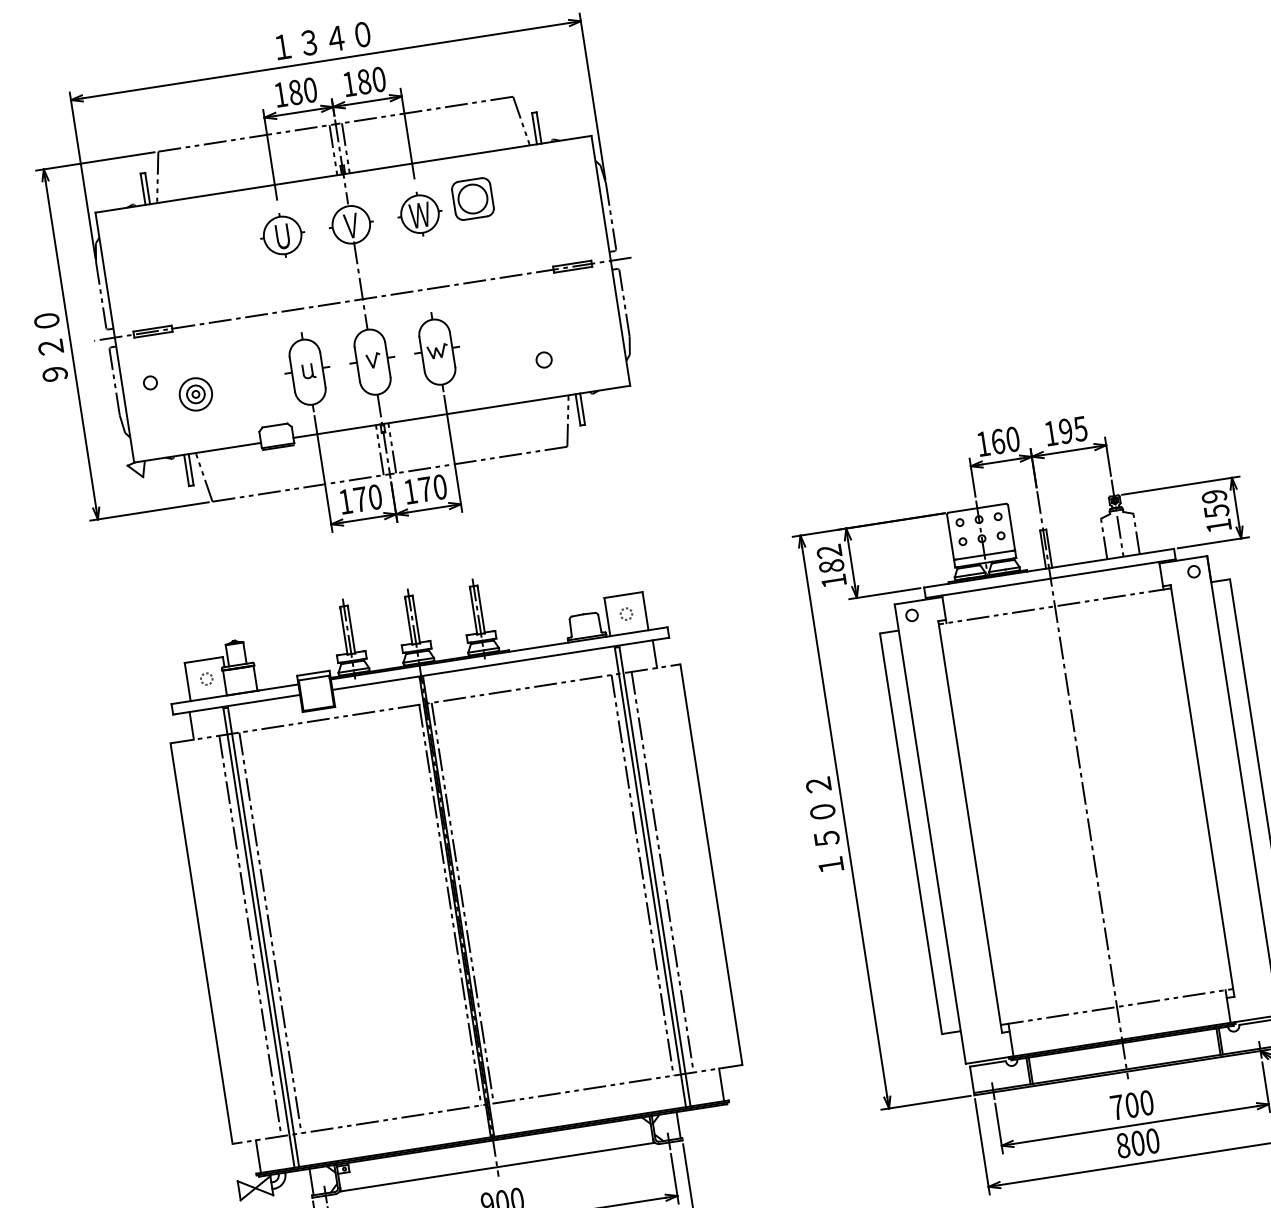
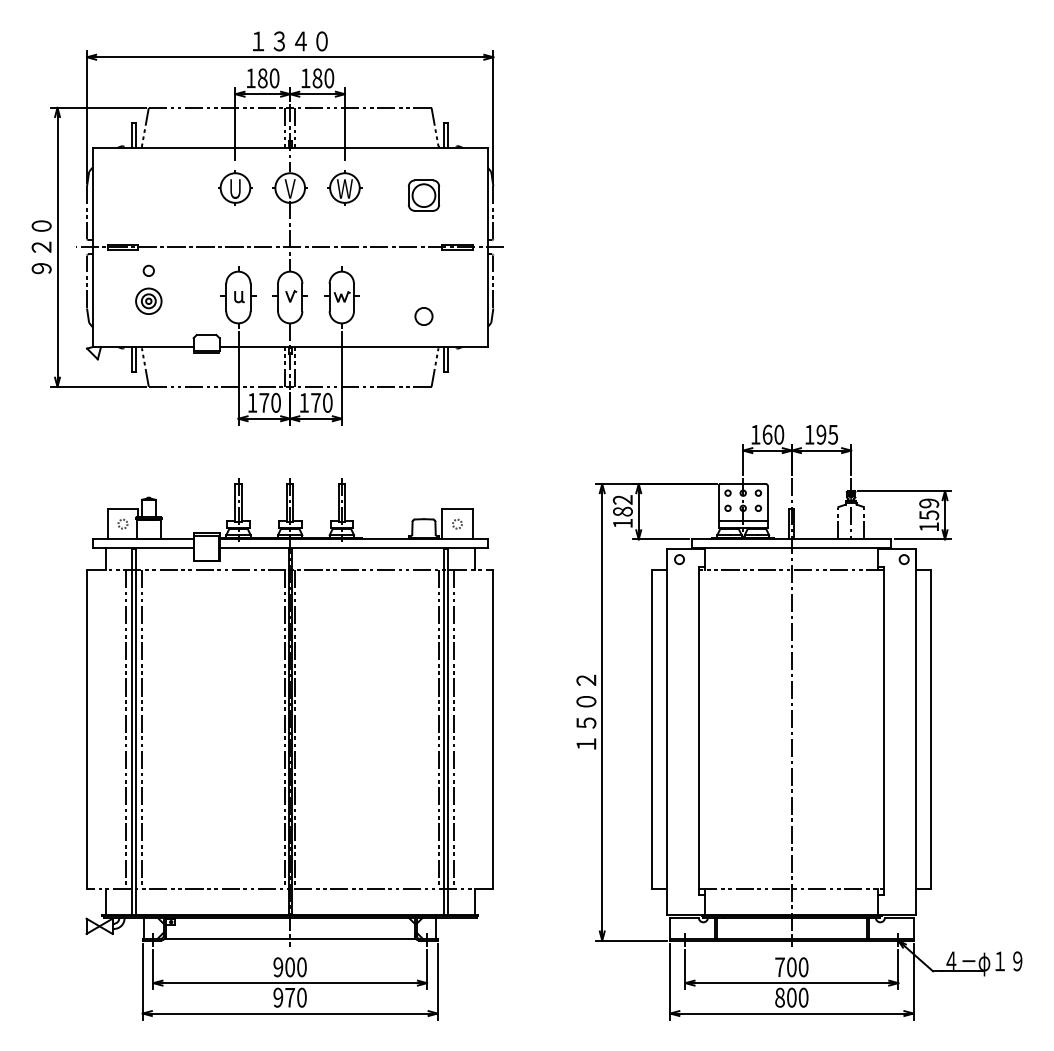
part: (472, 198) -> (423, 195), moved
circle: (543, 360) -> (423, 316), size x1.43
circle: (149, 382) -> (148, 270), moved

